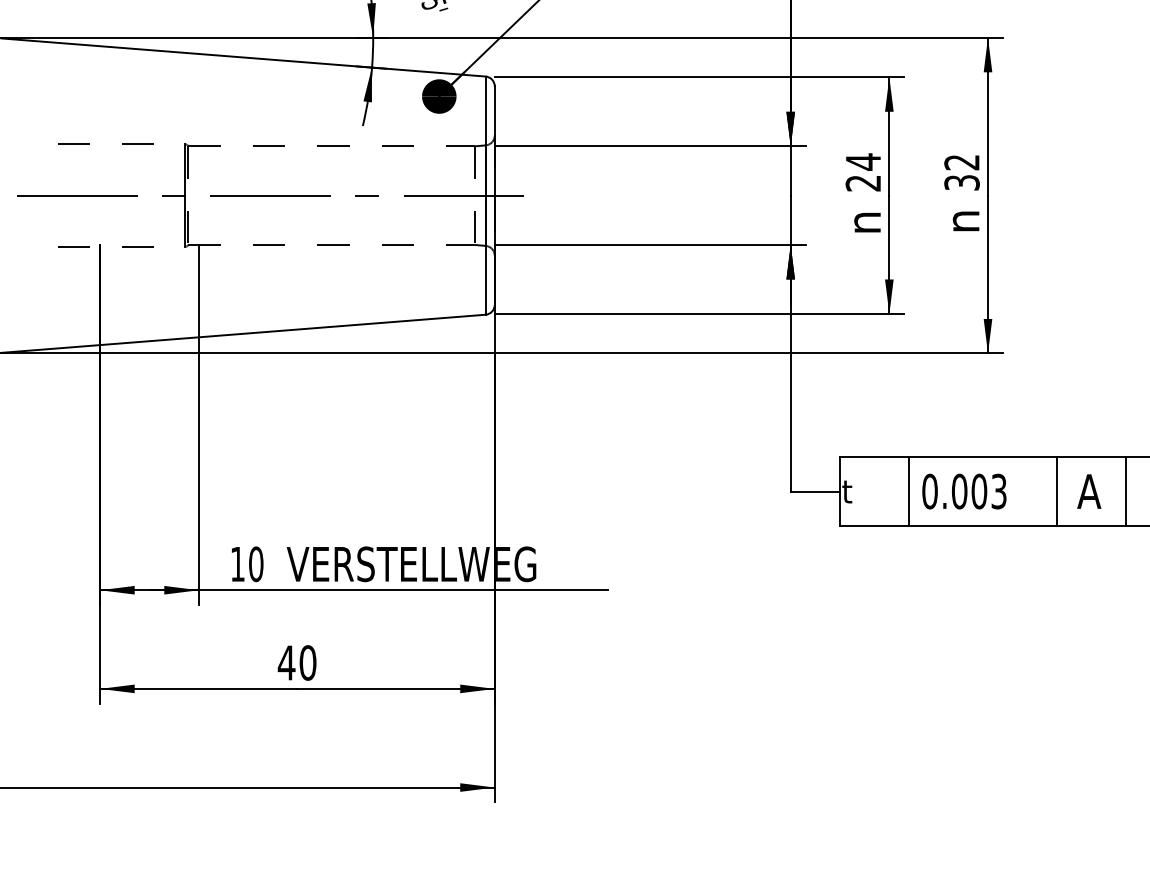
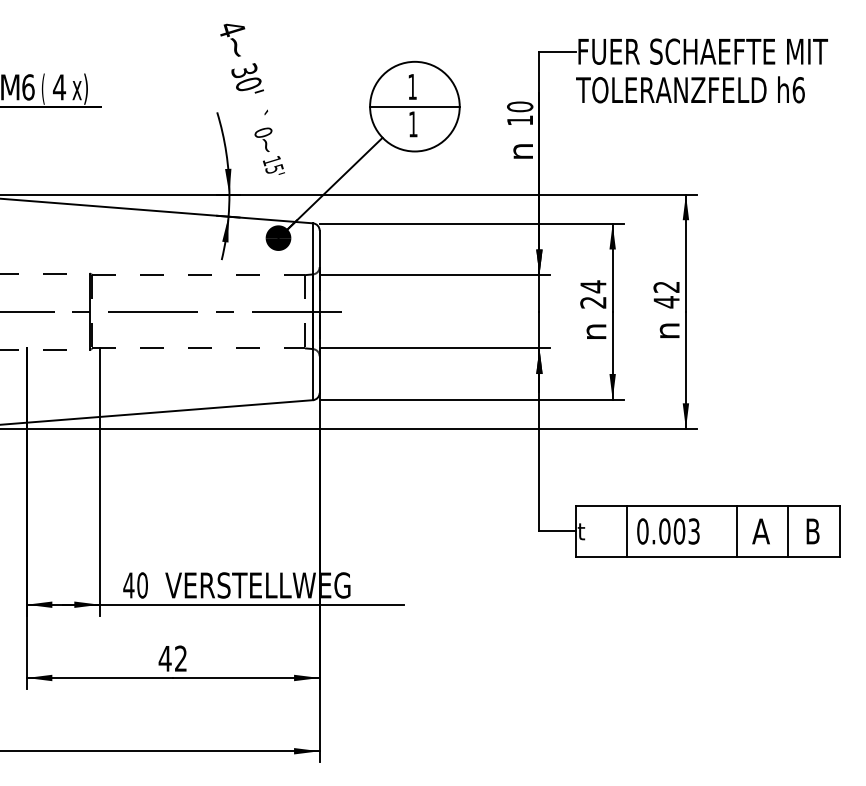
text: (961, 183) -> (666, 302), 32 -> 42
text: (237, 564) -> (128, 585), 10 -> 40
text: (307, 662) -> (180, 658), 40 -> 42

